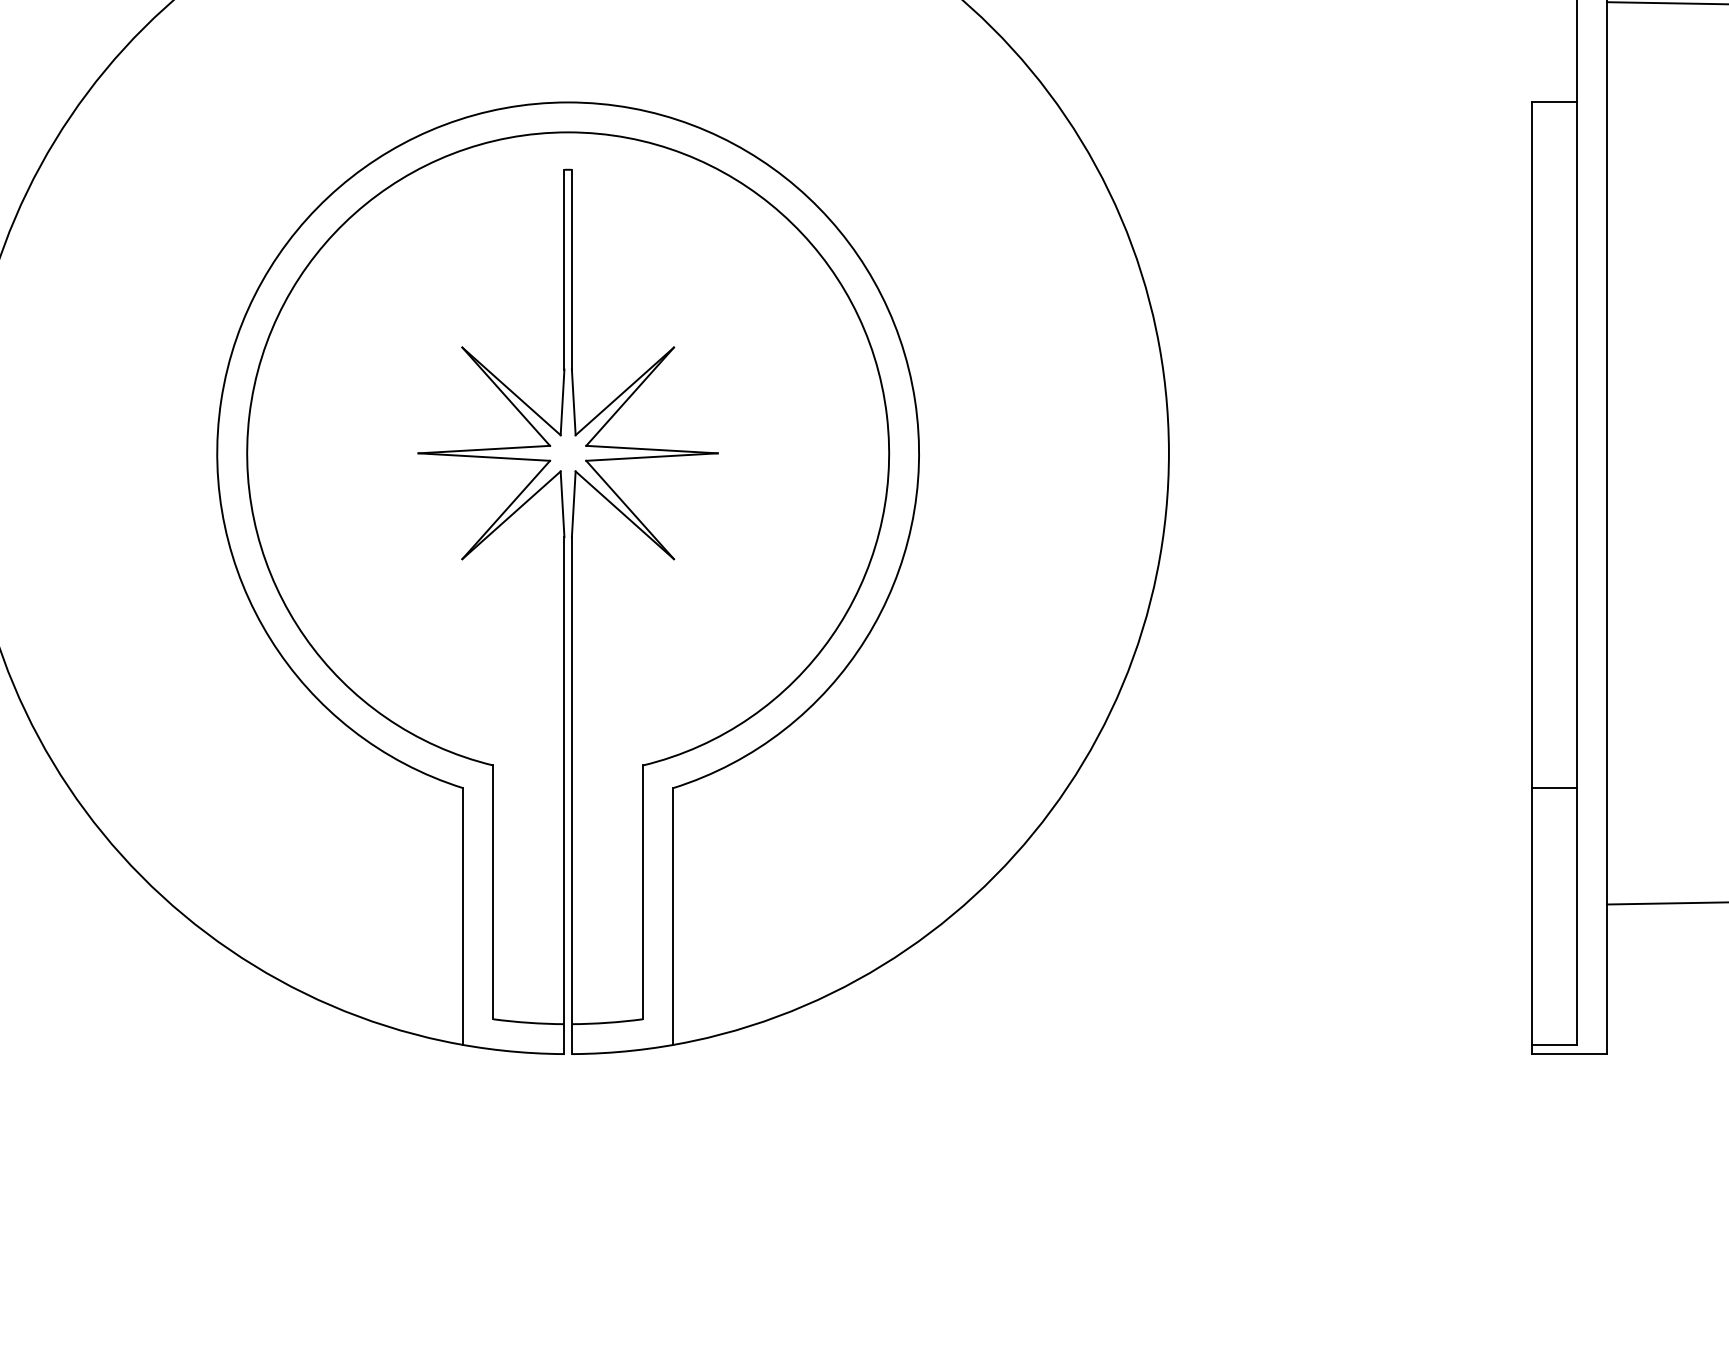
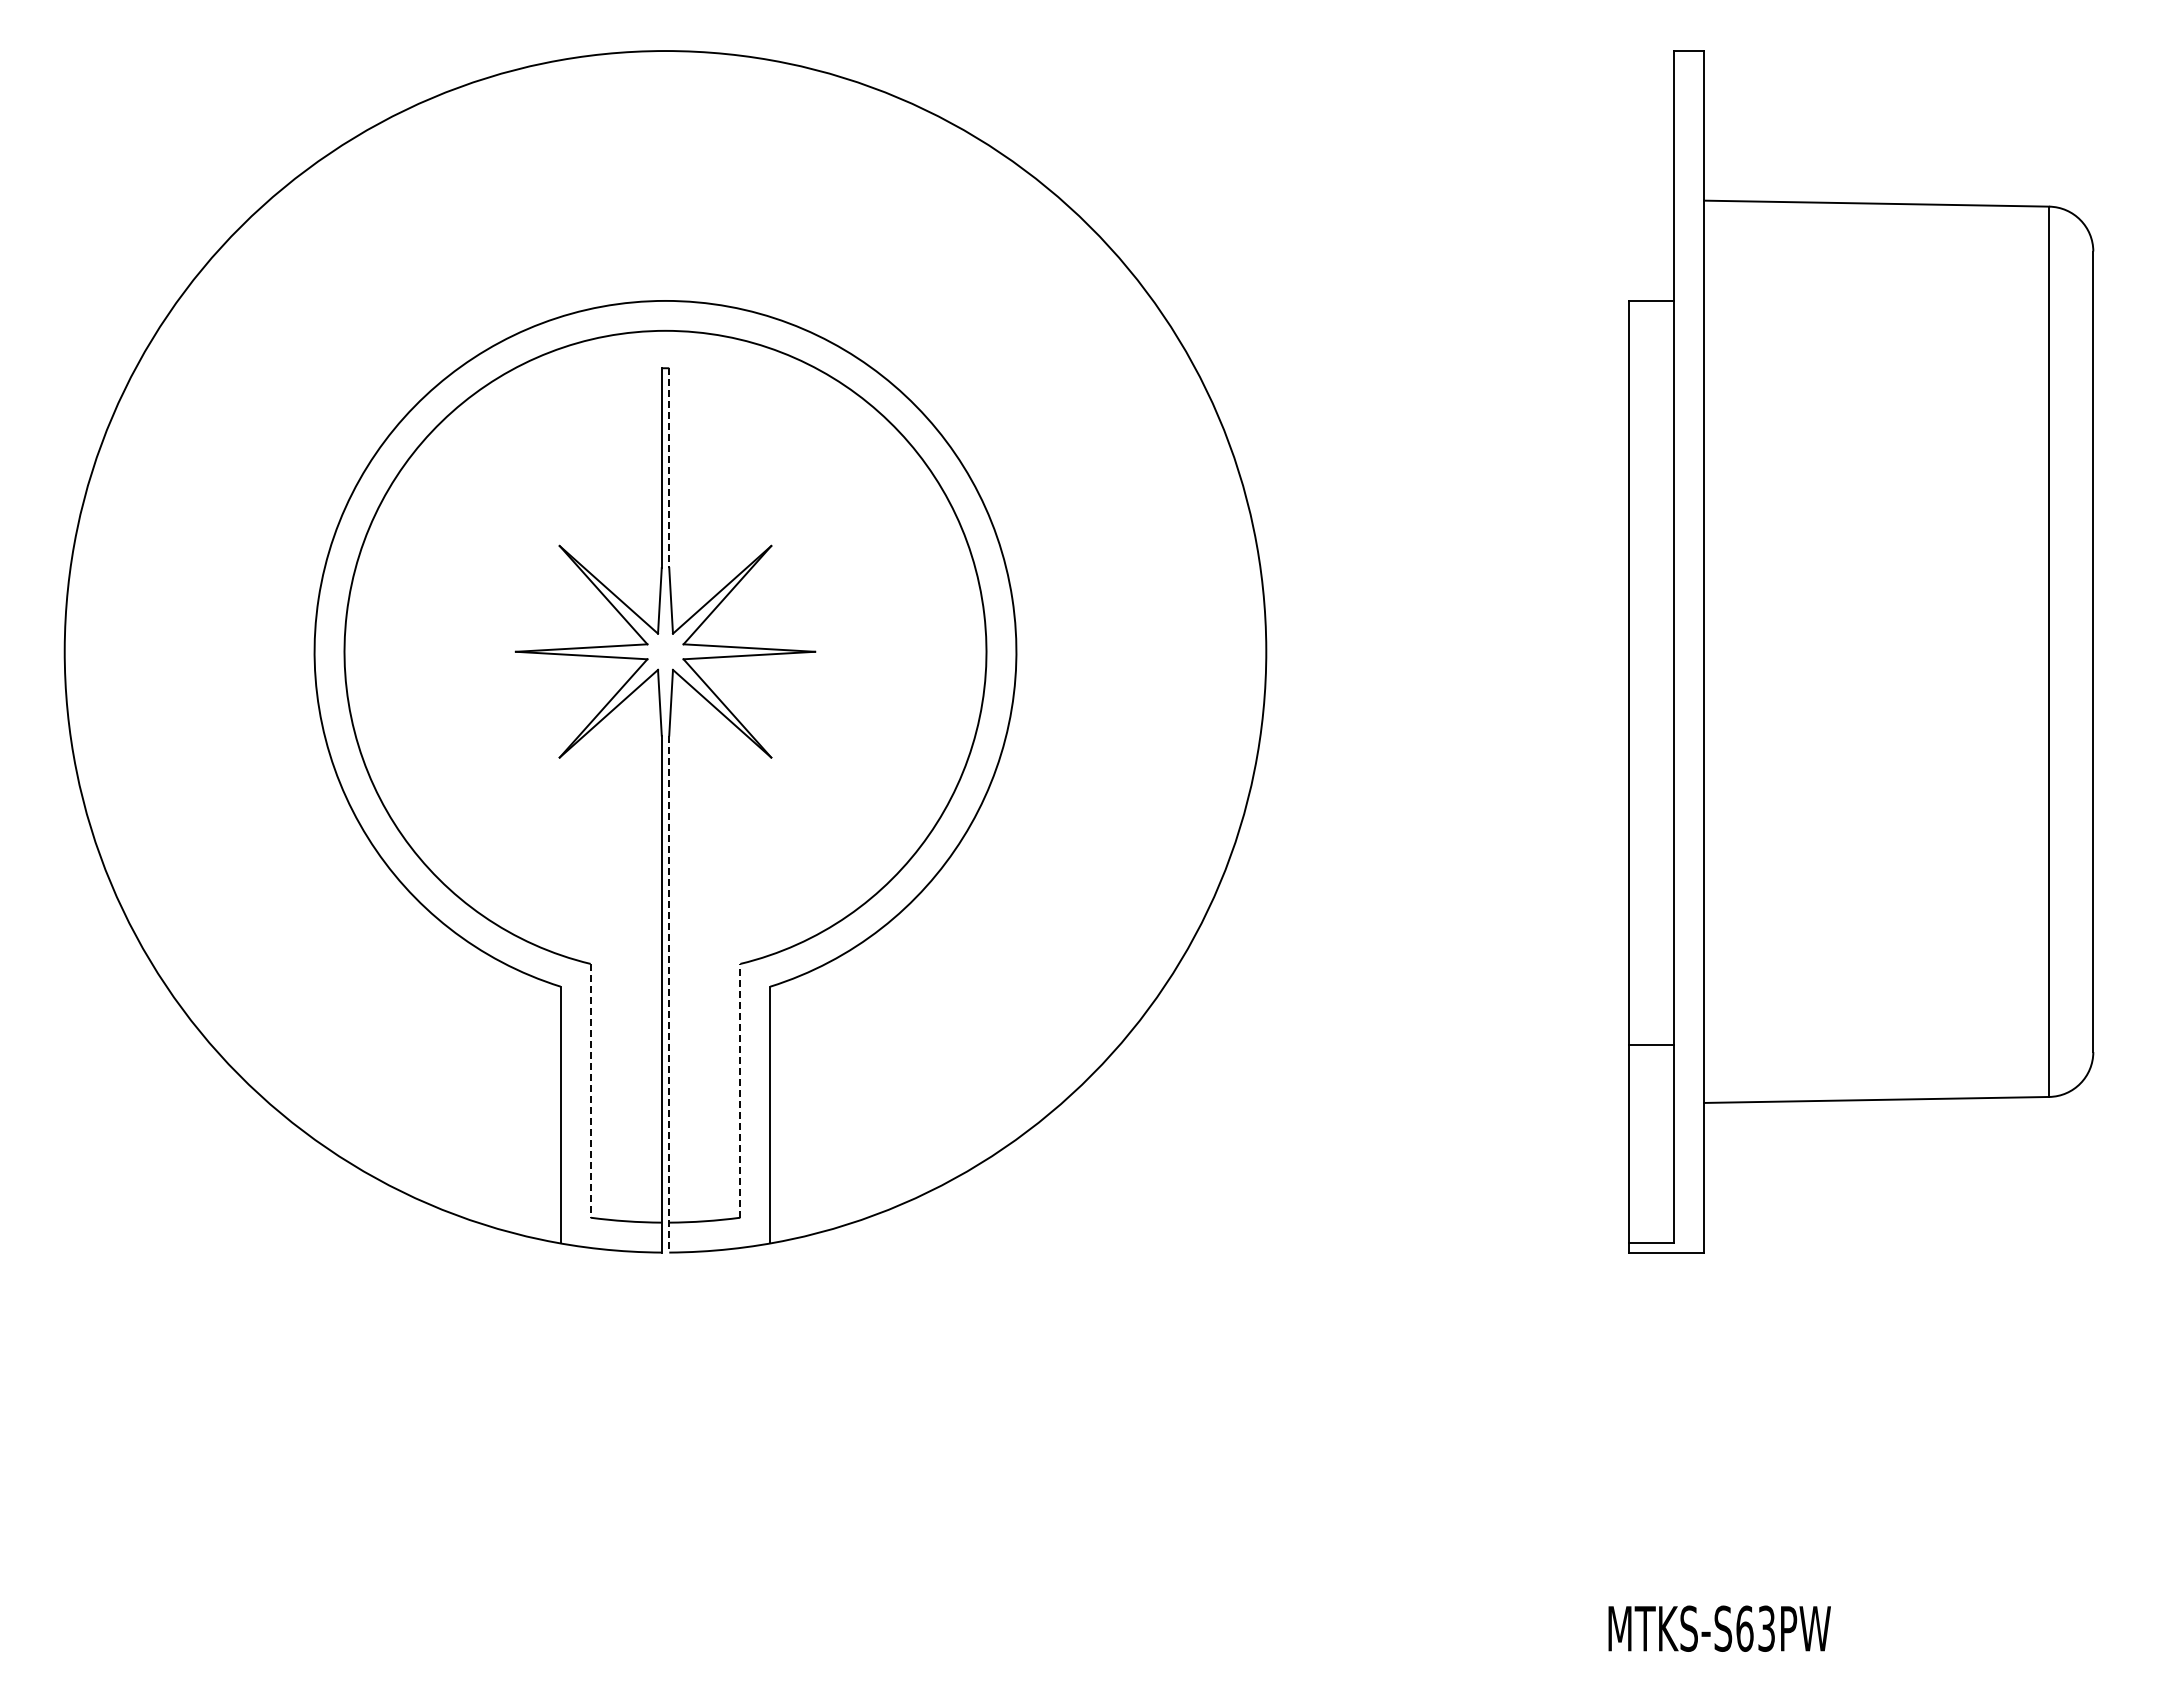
line: (572, 270) -> (669, 468), solid -> dashed
line: (1554, 788) -> (1651, 1044), moved
line: (572, 796) -> (669, 994), solid -> dashed
line: (493, 892) -> (590, 1090), solid -> dashed
line: (643, 892) -> (740, 1090), solid -> dashed

